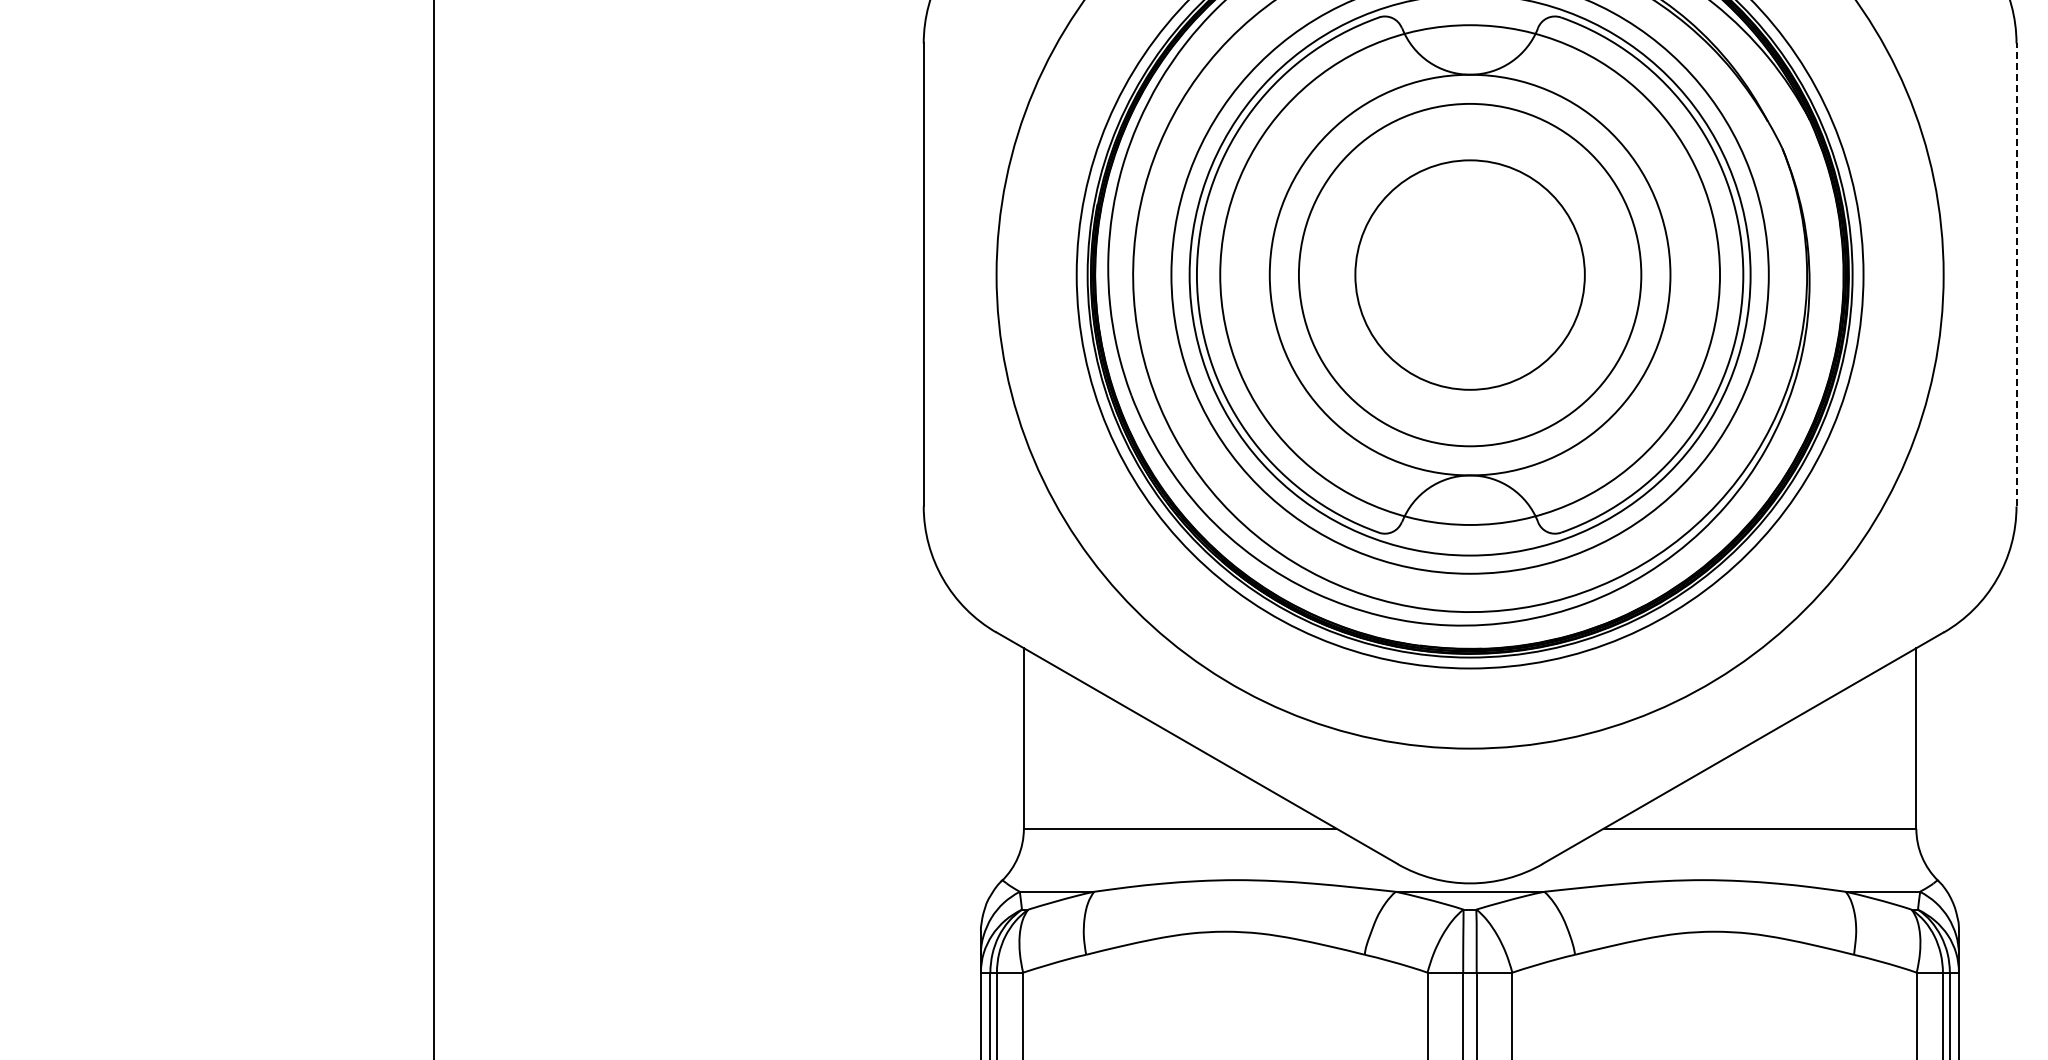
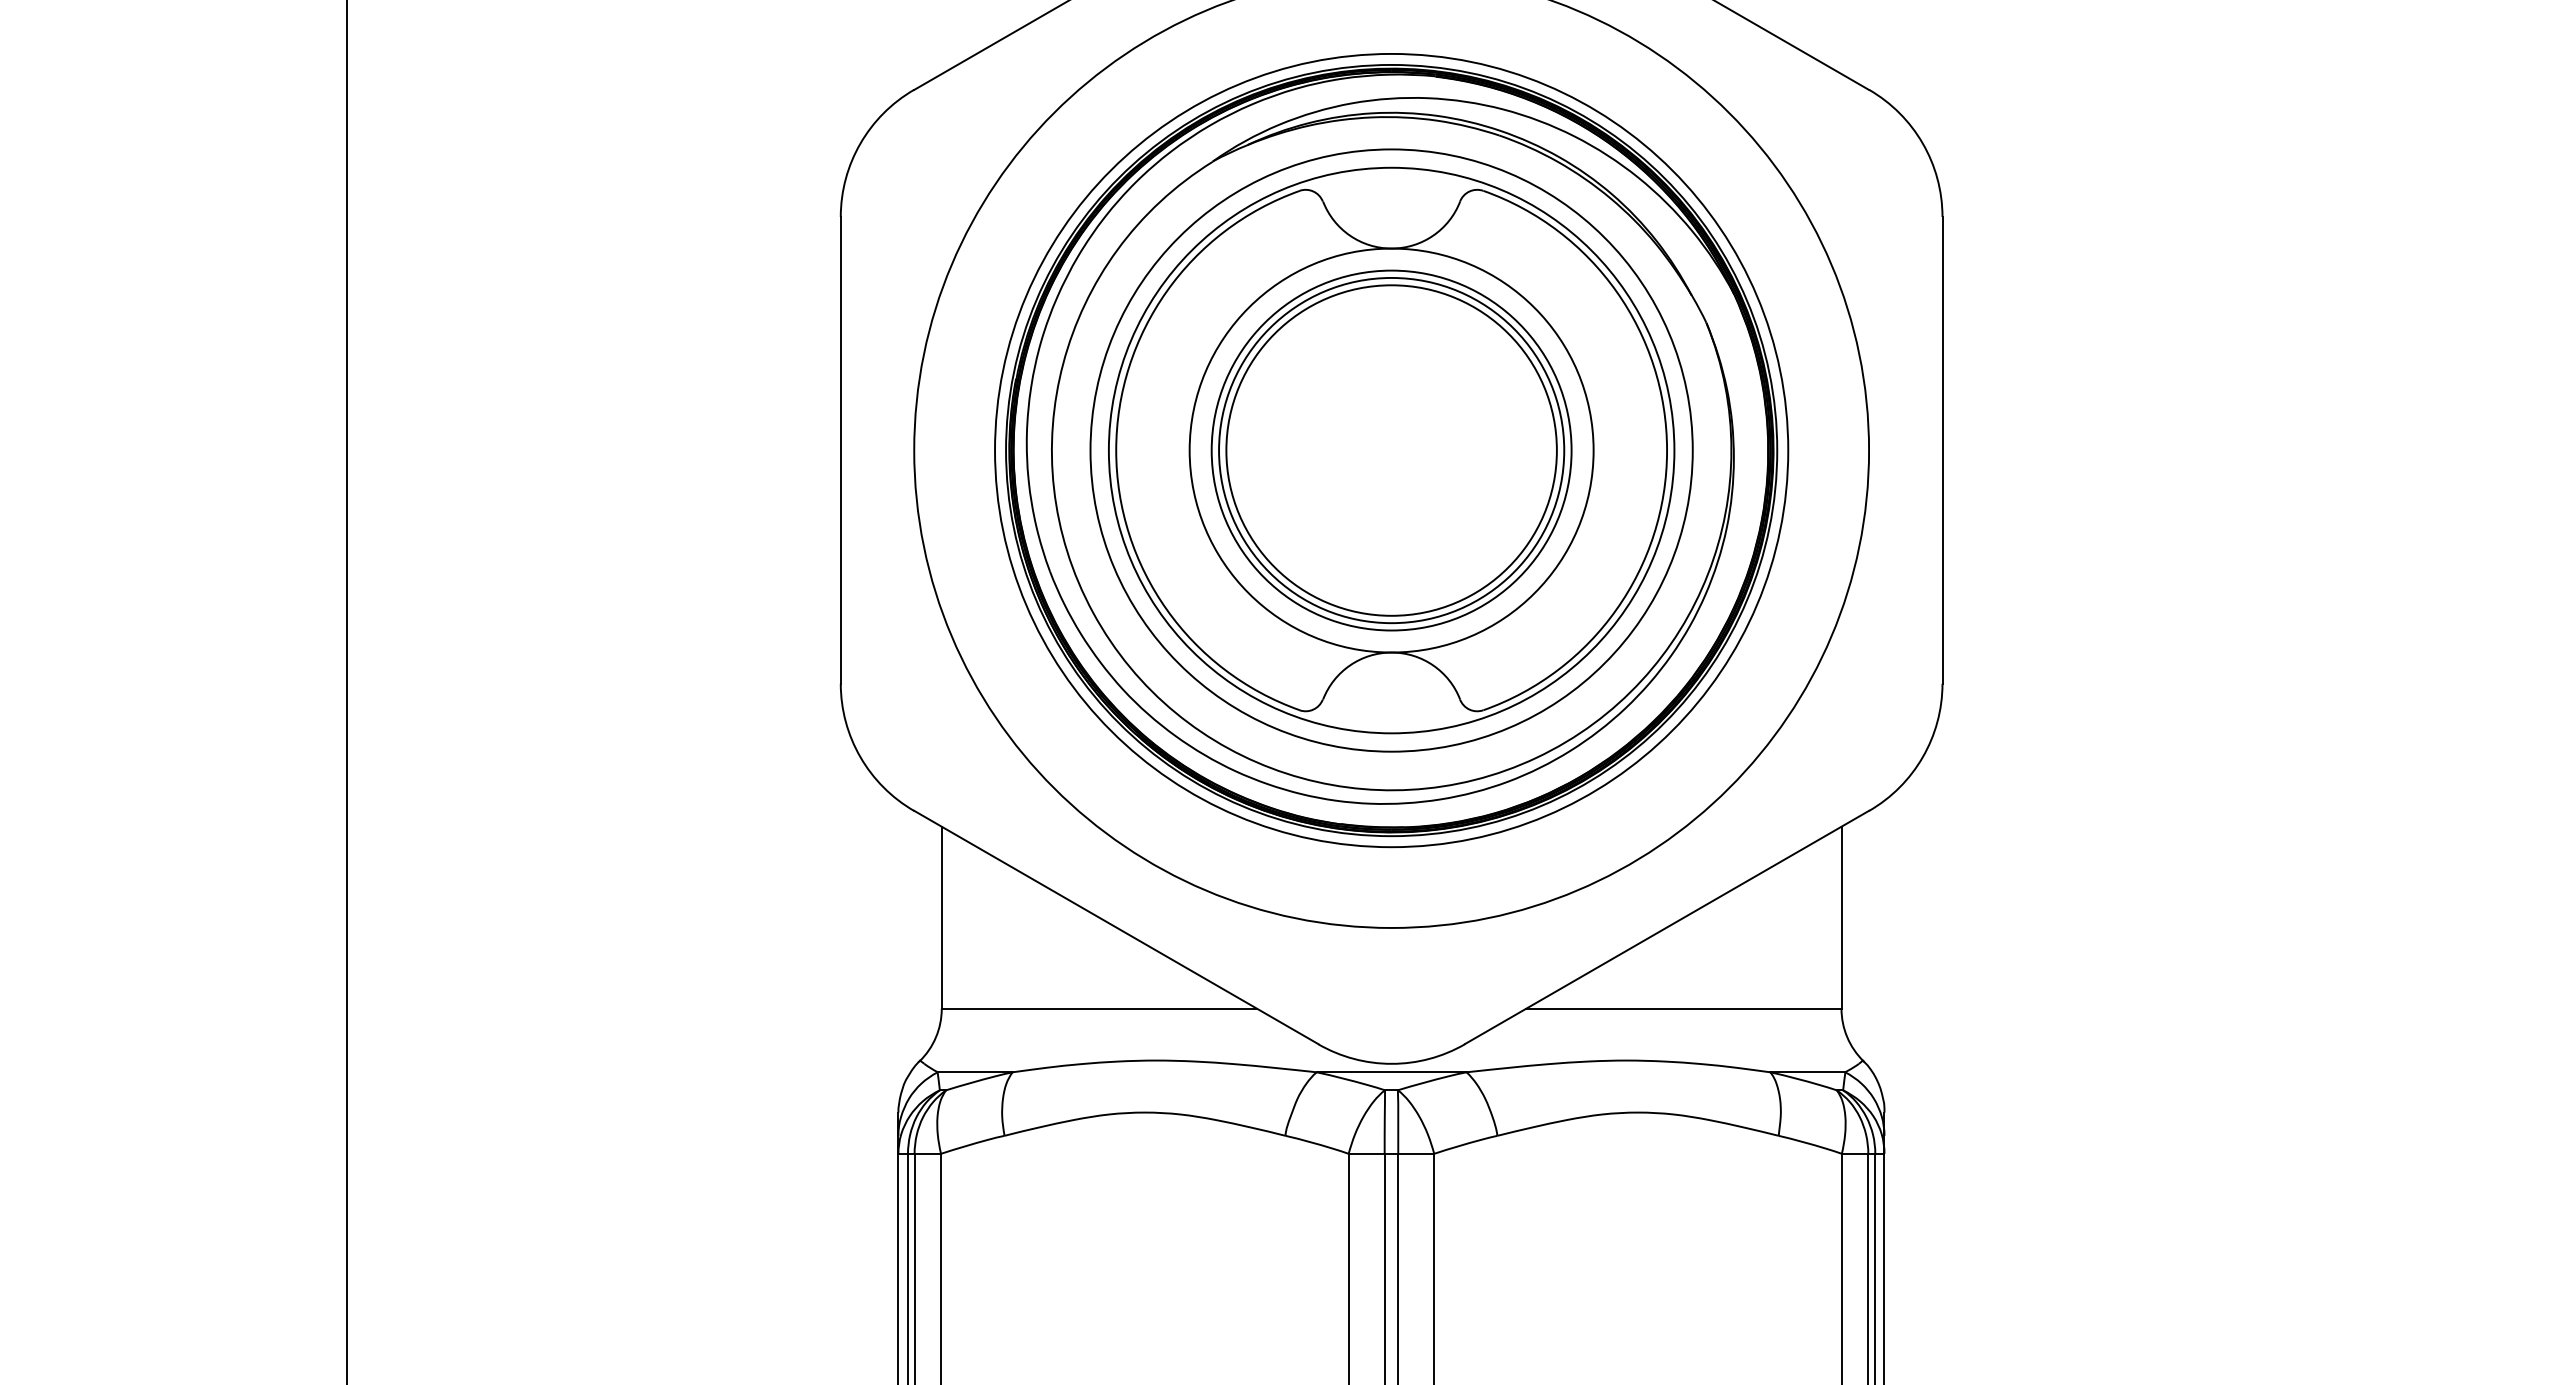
line: (2016, 274) -> (1942, 449), dashed -> solid
circle: (1469, 275) -> (1391, 450), size x0.71
circle: (1469, 275) -> (1391, 450), size x1.43

